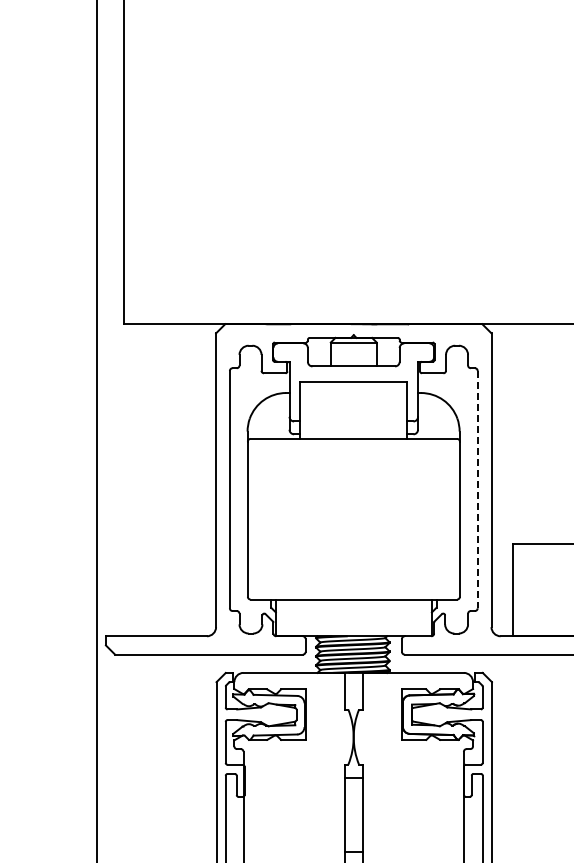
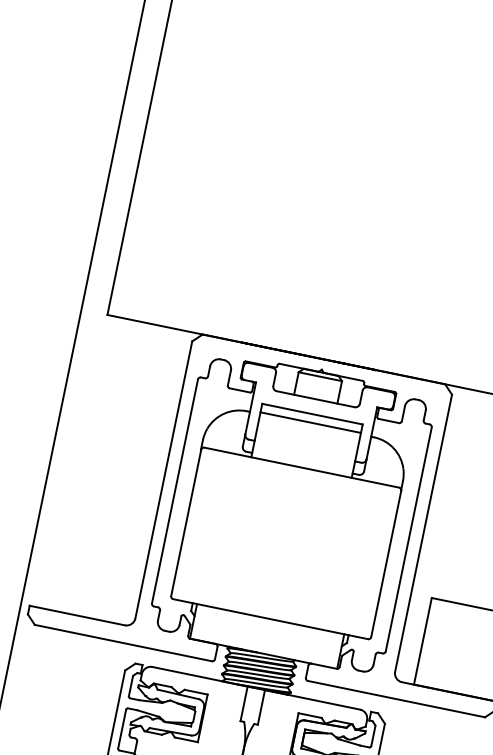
line: (353, 391) -> (310, 422), added
line: (477, 489) -> (408, 539), dashed -> solid

